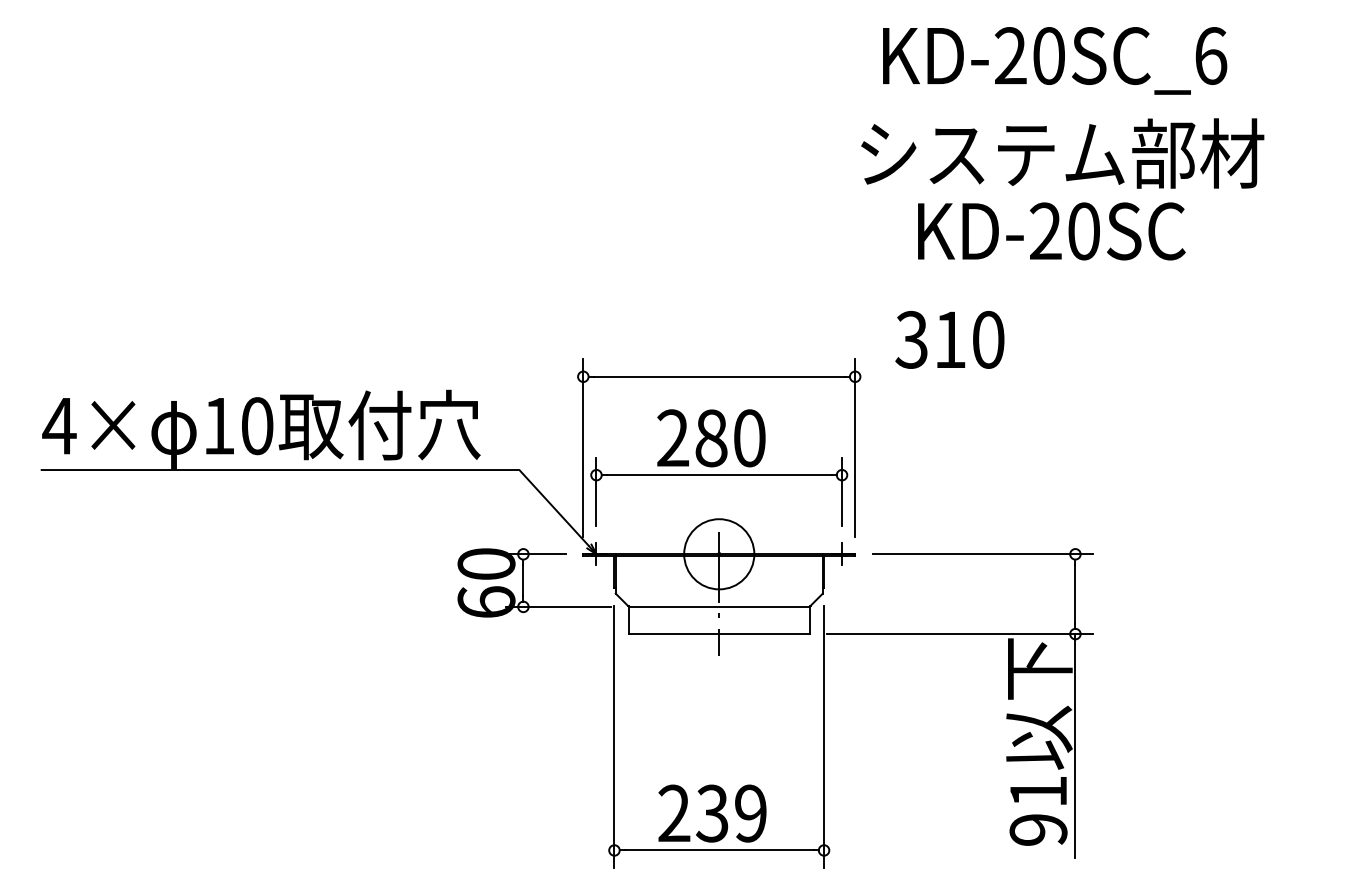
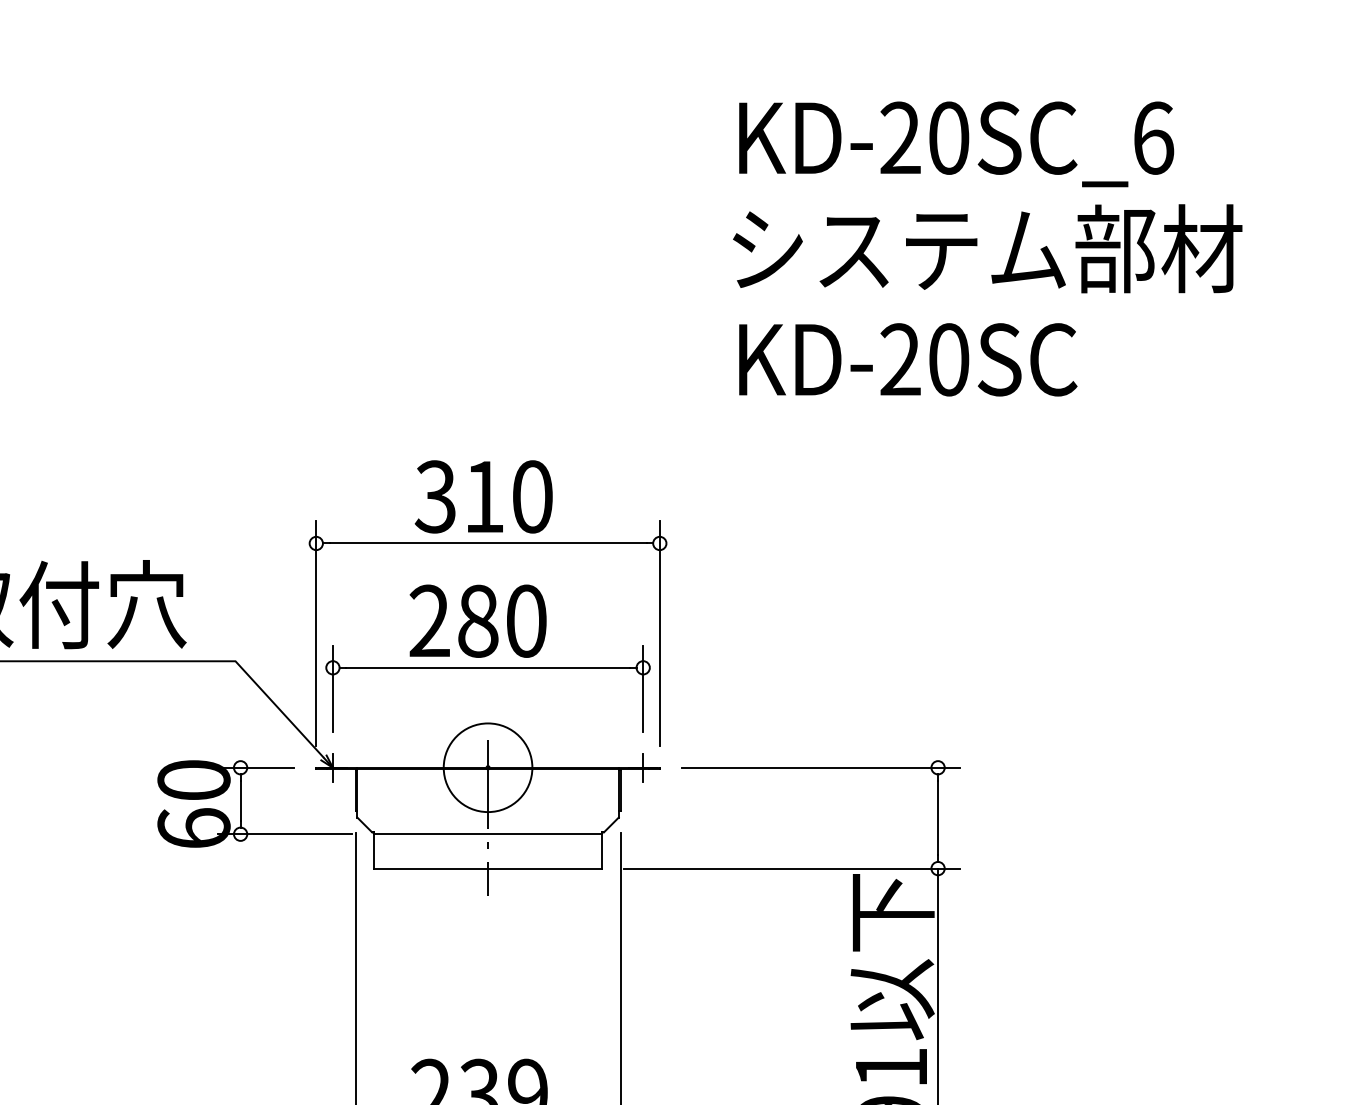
text: (1055, 60) -> (957, 143), moved
text: (1062, 153) -> (987, 248), moved
text: (949, 339) -> (483, 496), moved

